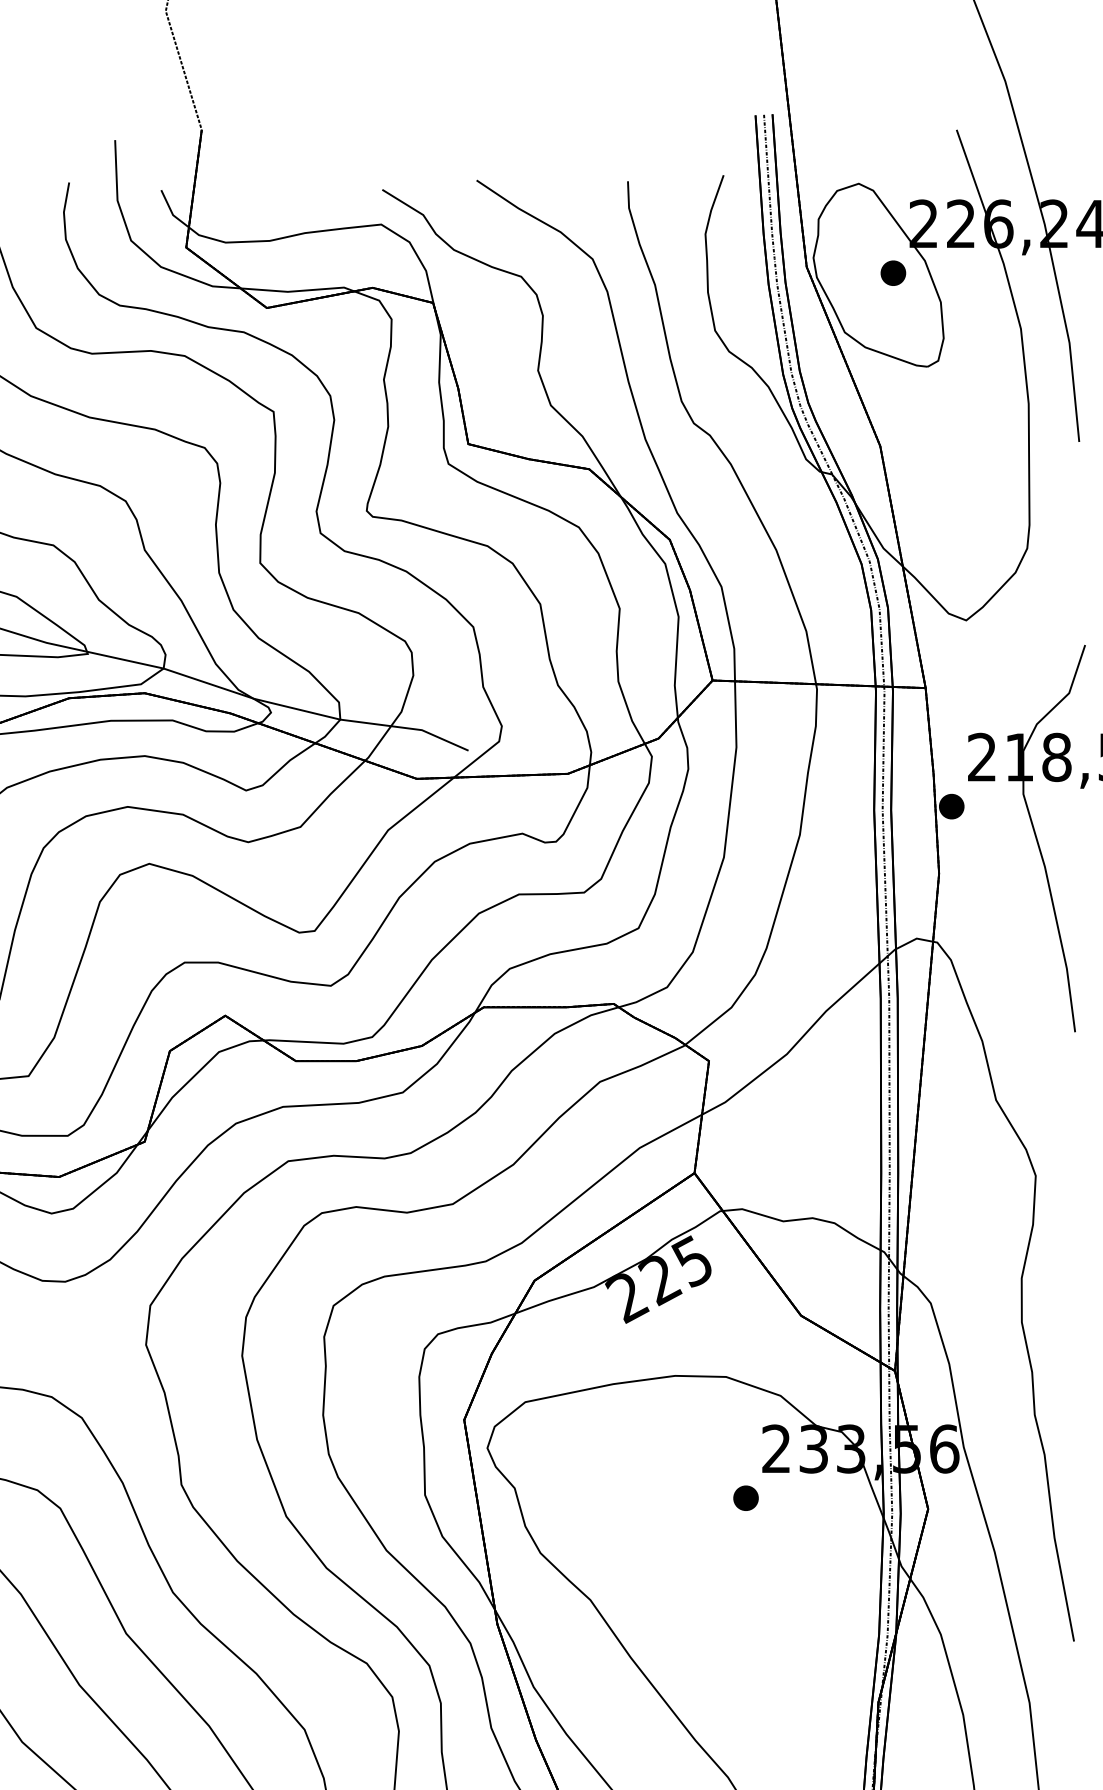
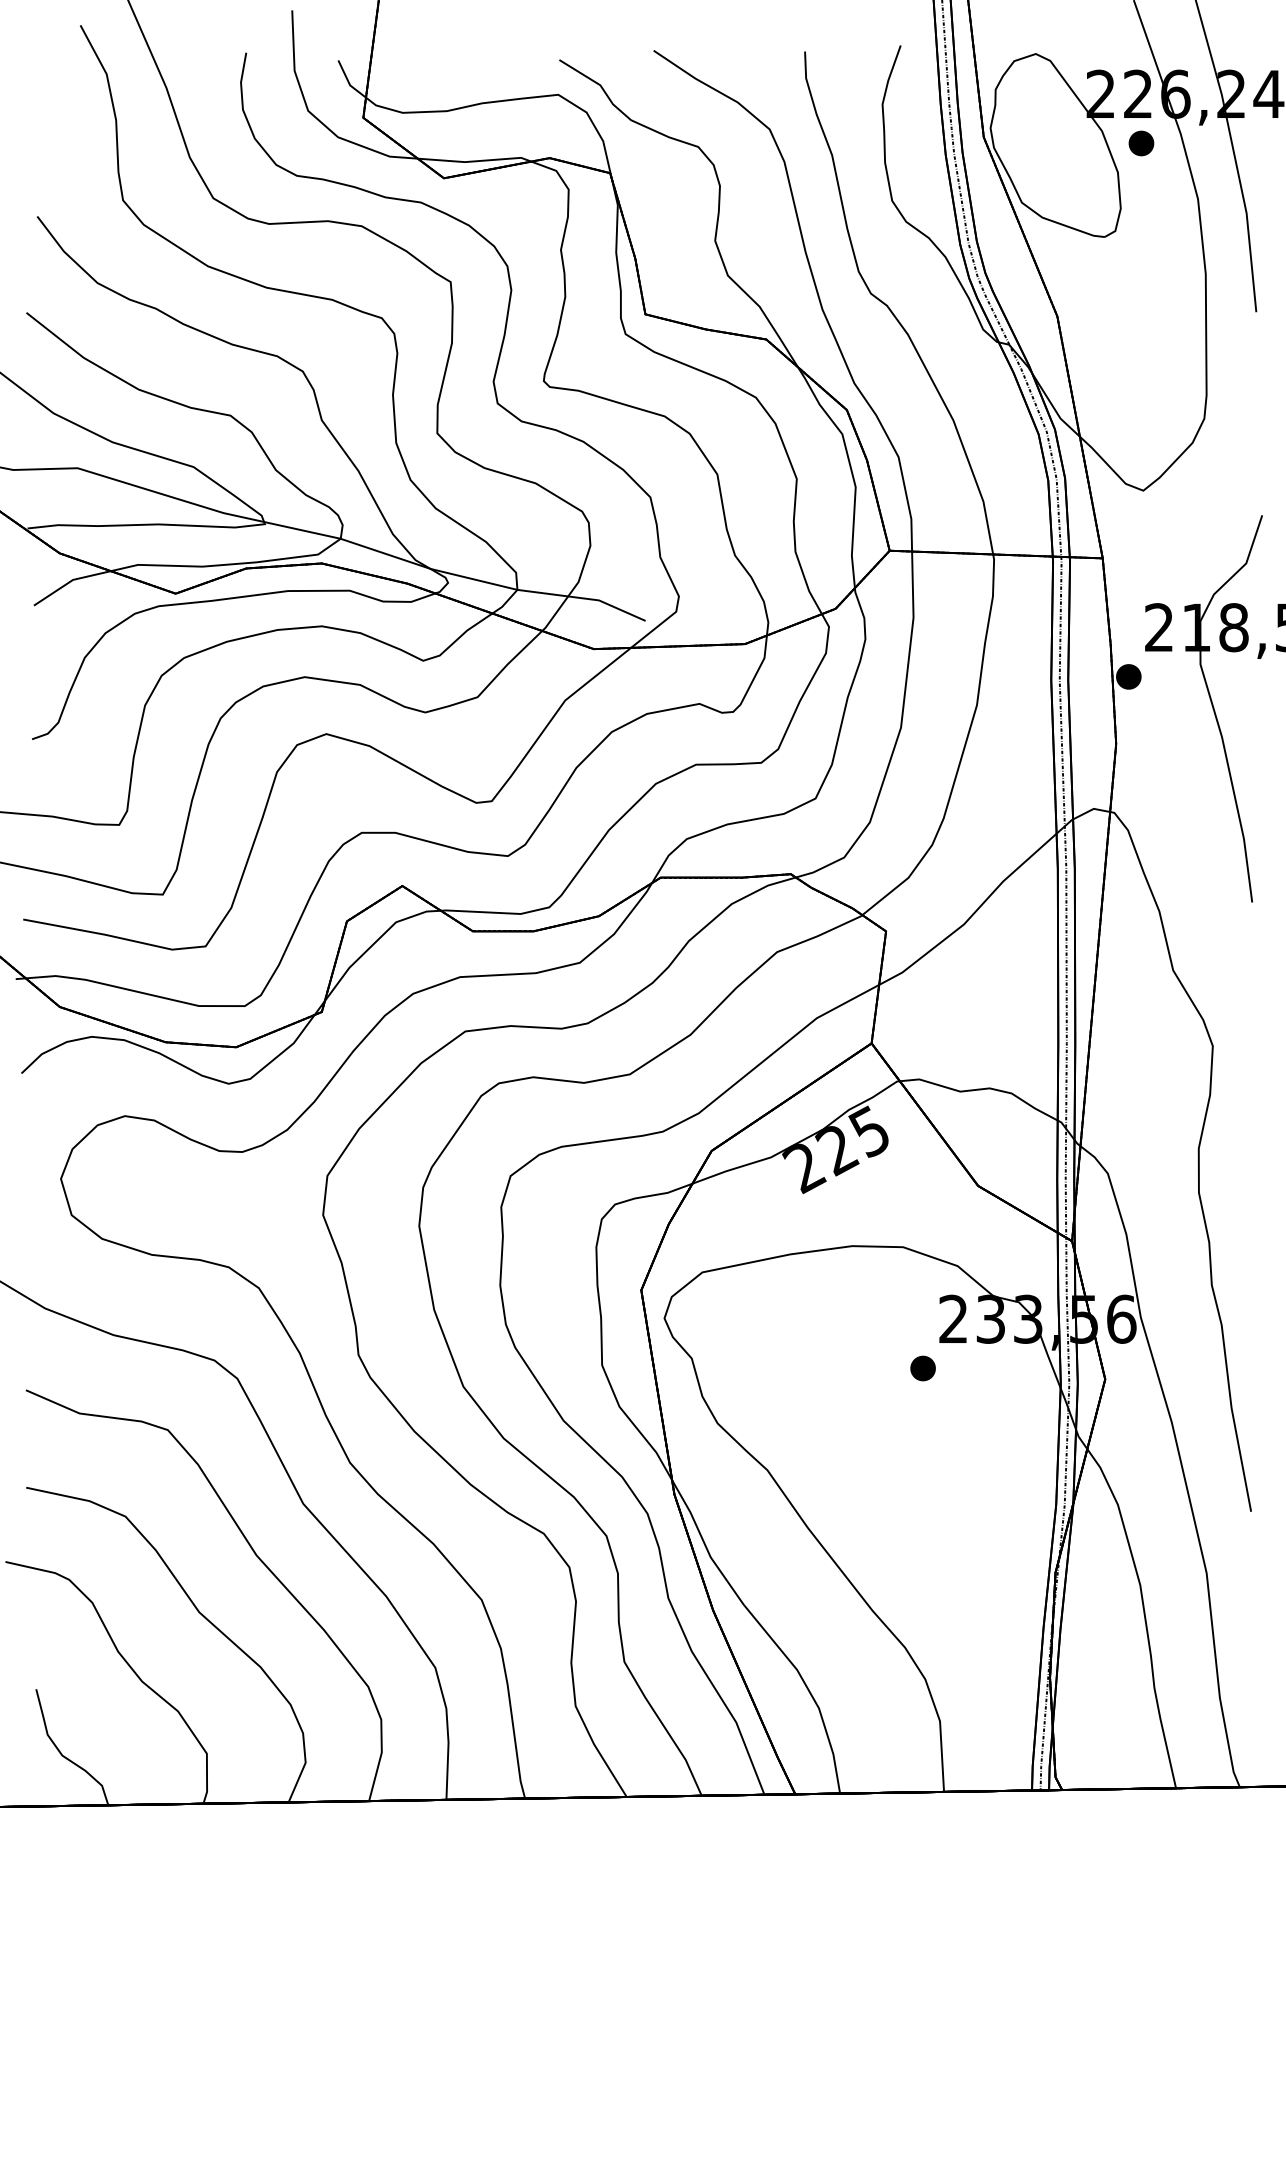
part: (893, 273) -> (1141, 143), moved

